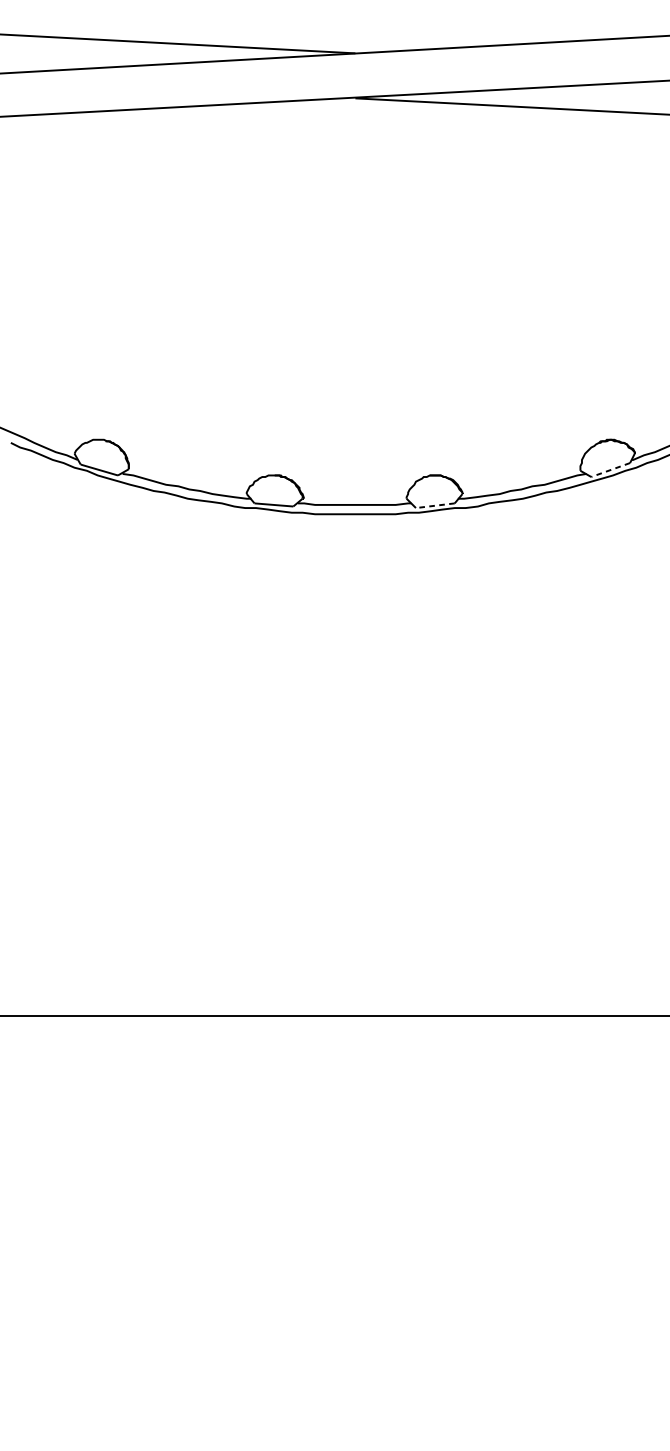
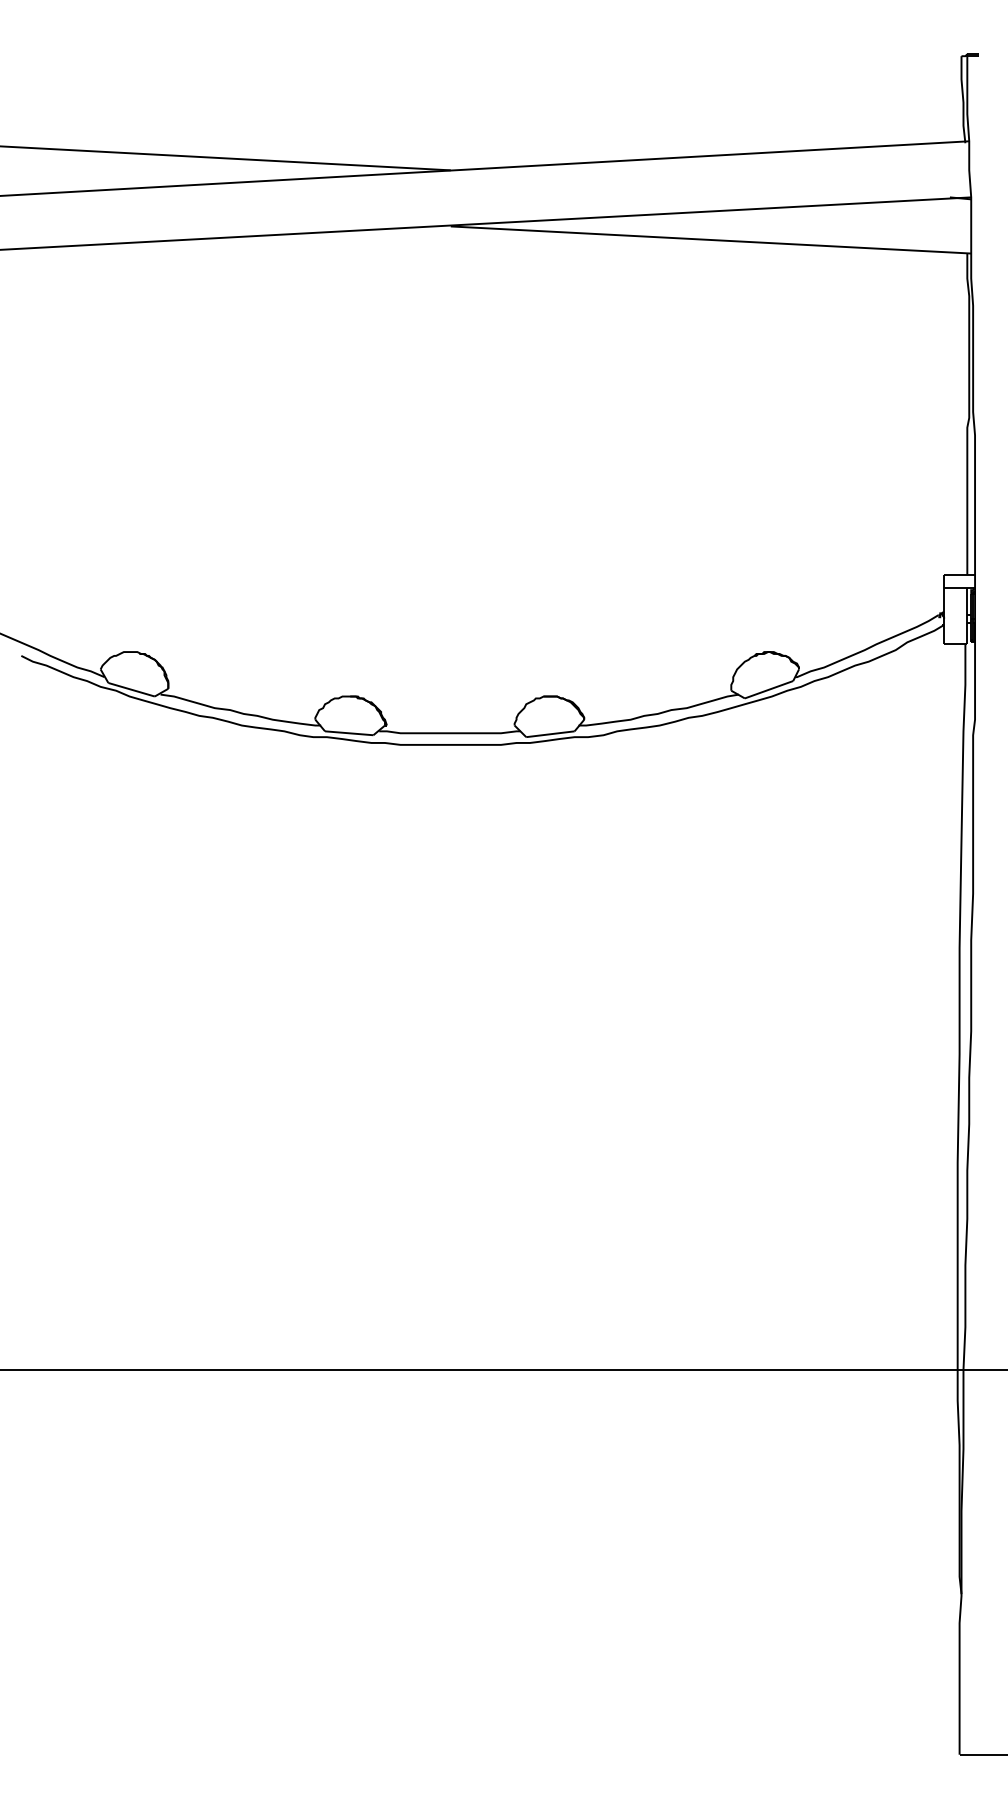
line: (611, 469) -> (769, 689), dashed -> solid
line: (434, 505) -> (549, 734), dashed -> solid

